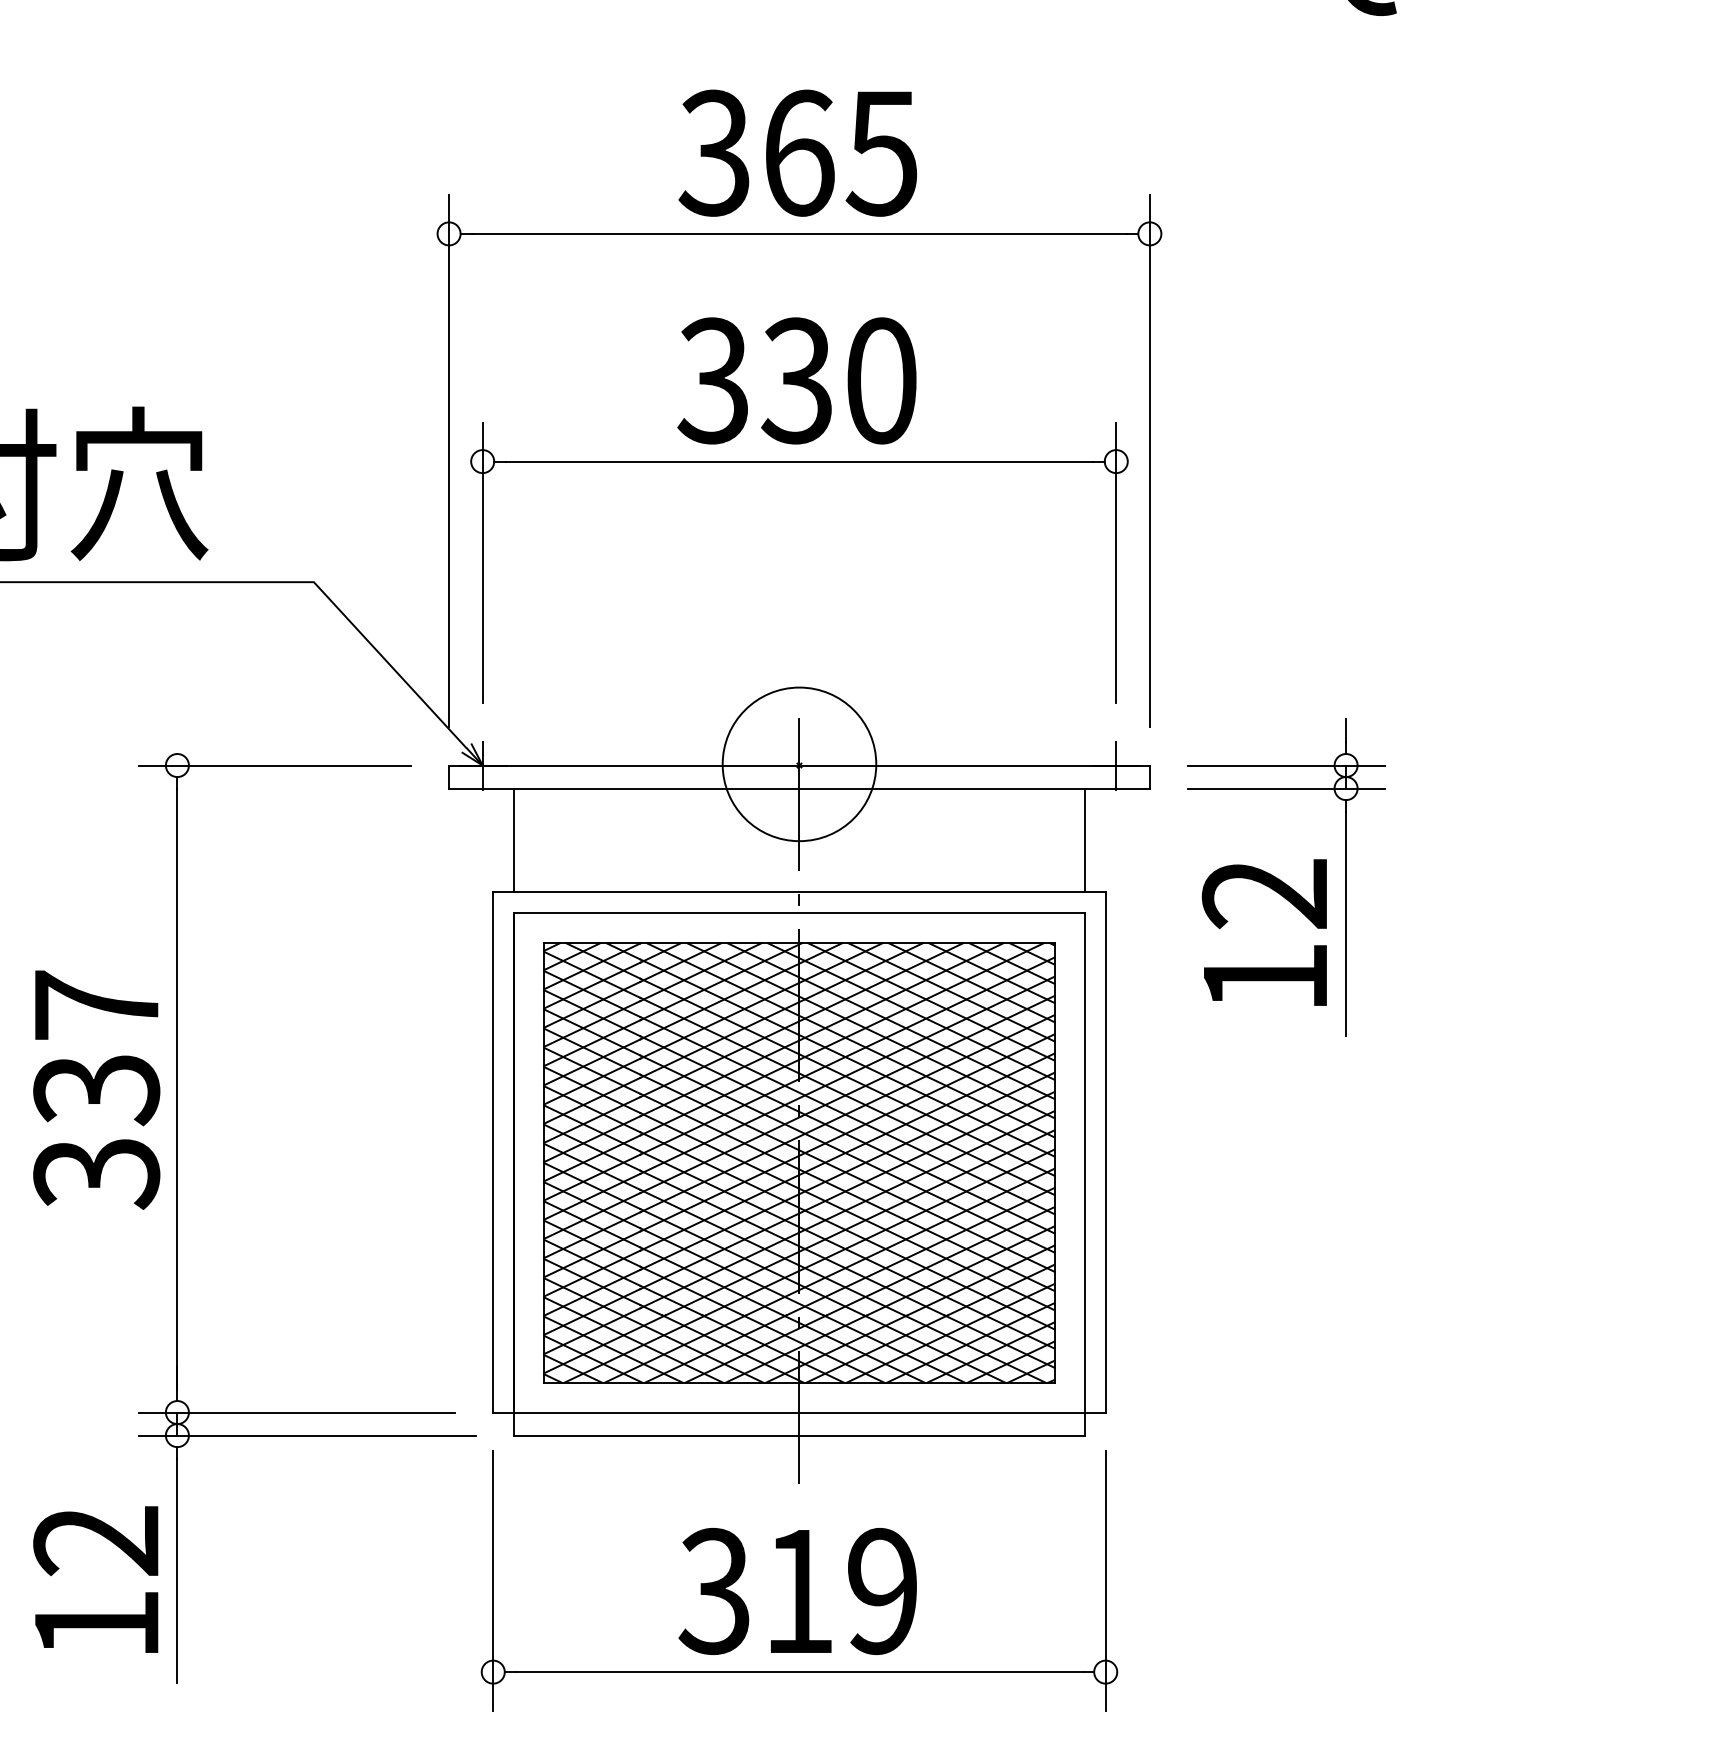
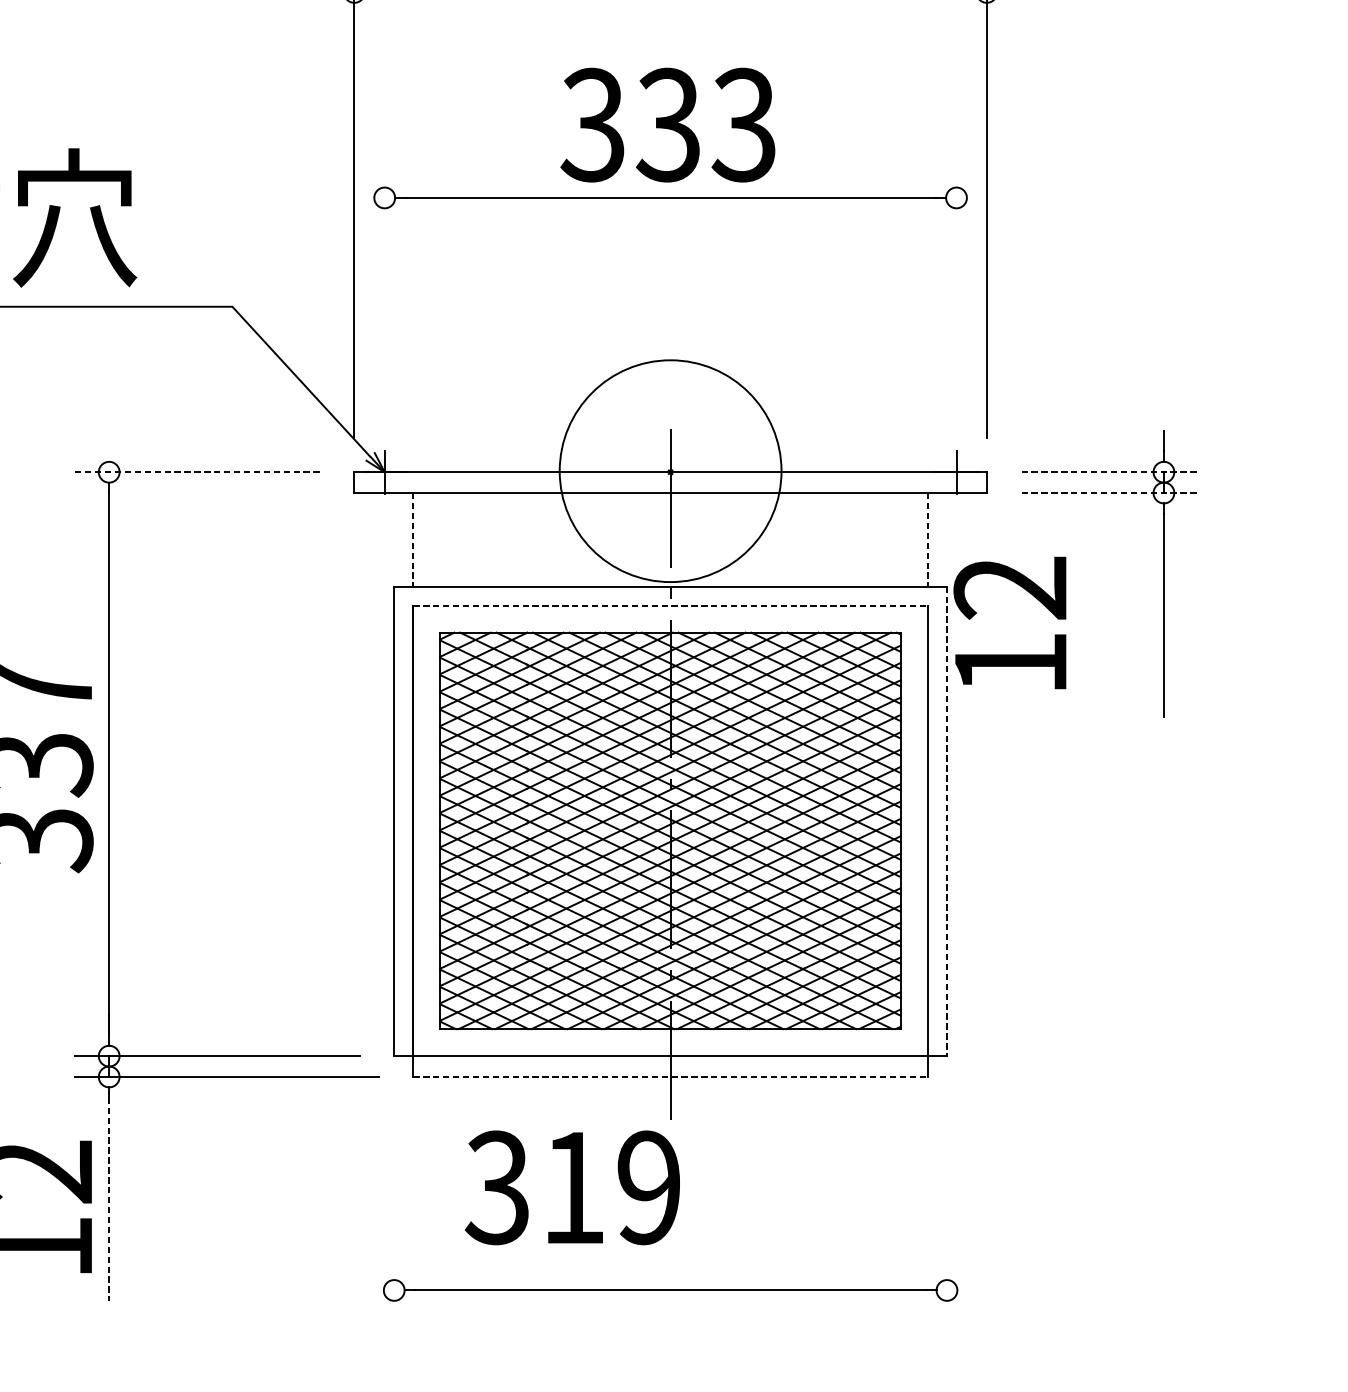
text: (880, 380) -> (743, 124), 330 -> 333
line: (482, 563) -> (384, 289), removed
line: (1116, 563) -> (956, 289), removed
circle: (799, 764) -> (670, 471), size x1.6
line: (274, 765) -> (196, 472), solid -> dashed
line: (1286, 765) -> (1110, 472), solid -> dashed
line: (1286, 788) -> (1110, 492), solid -> dashed
line: (514, 840) -> (413, 539), solid -> dashed
line: (1084, 840) -> (927, 539), solid -> dashed
line: (799, 913) -> (670, 605), solid -> dashed
text: (1263, 932) -> (1009, 622), moved
line: (1105, 1152) -> (946, 821), solid -> dashed
line: (799, 1435) -> (670, 1076), solid -> dashed
line: (177, 1571) -> (109, 1199), solid -> dashed
line: (493, 1580) -> (394, 1207), removed
line: (1105, 1580) -> (946, 1207), removed
text: (797, 1591) -> (572, 1187), moved

